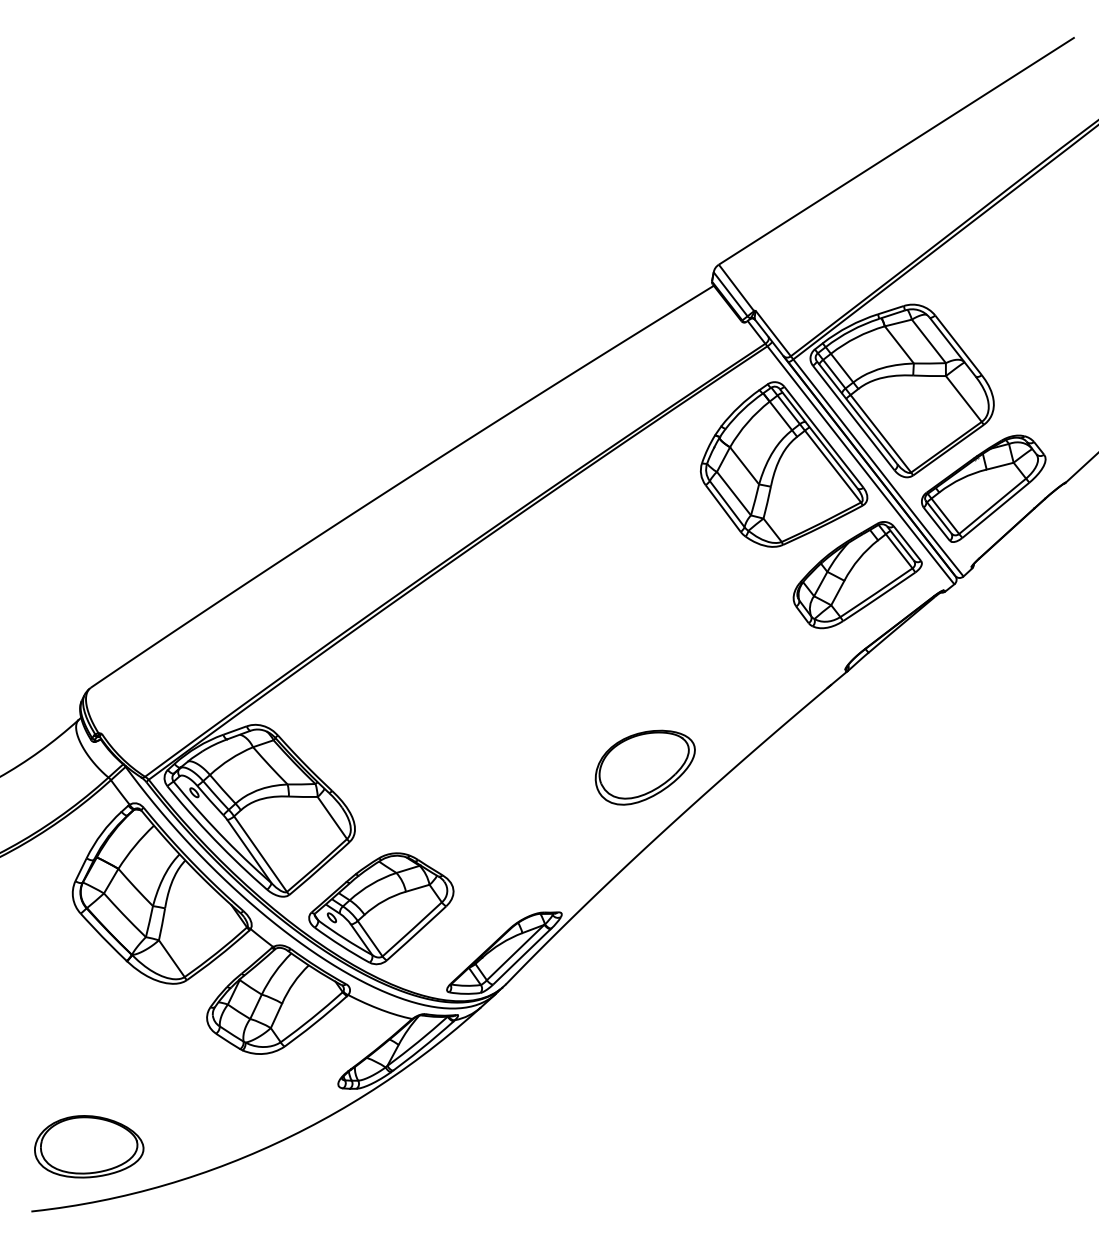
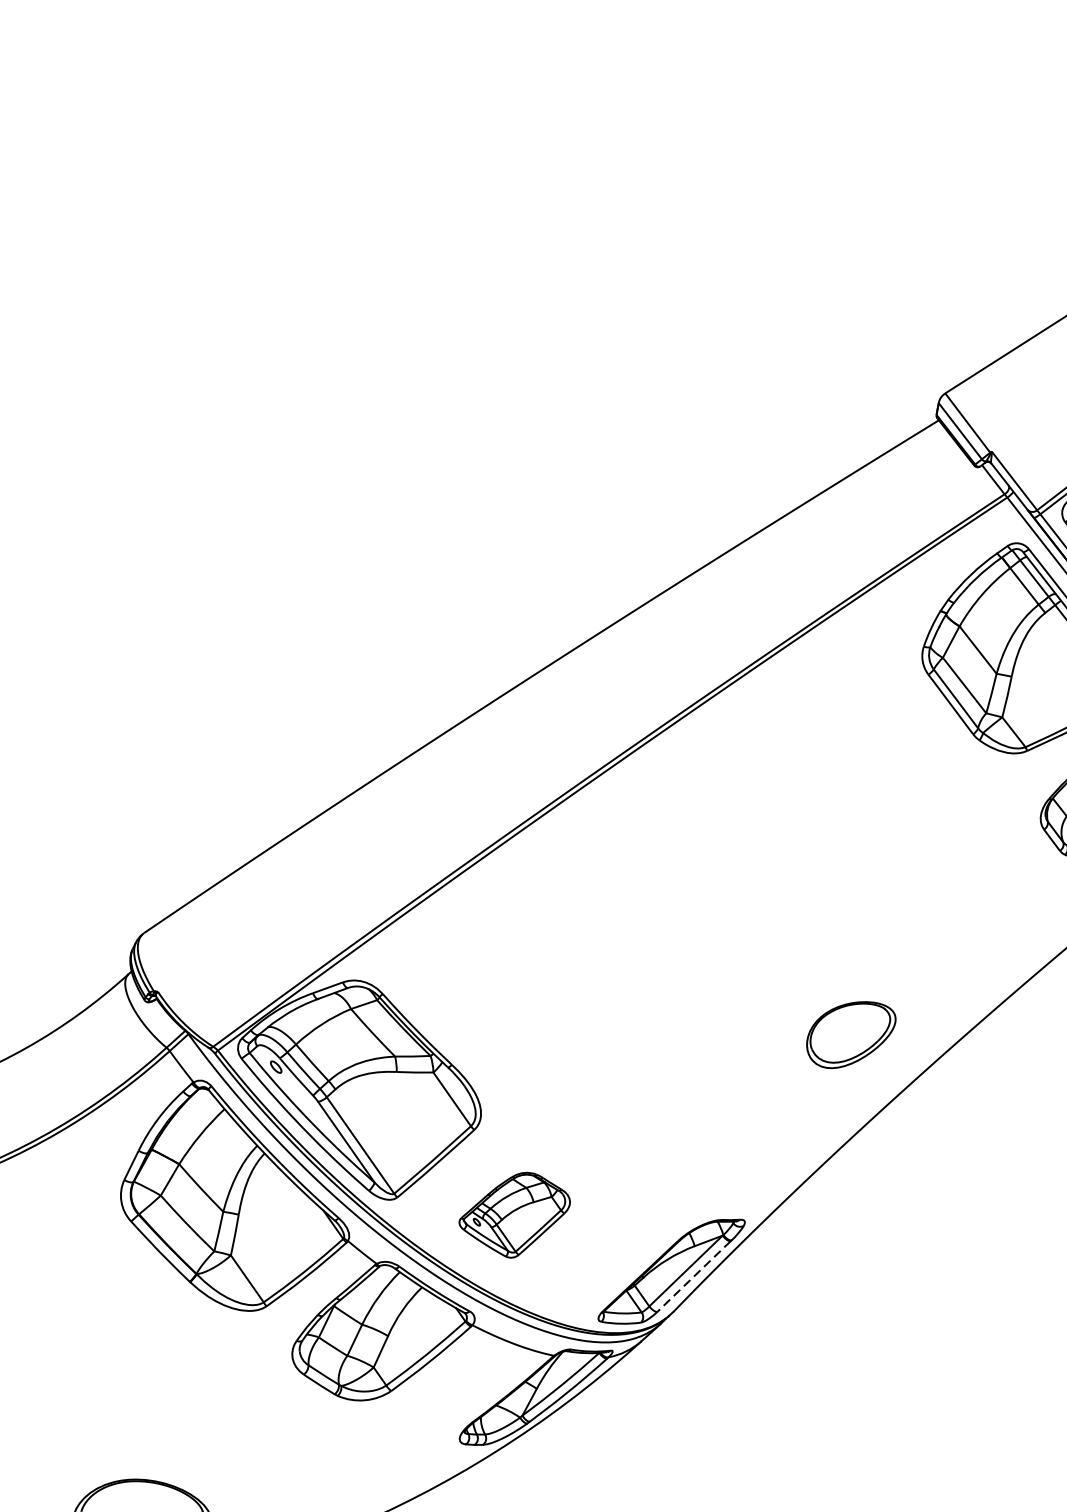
part: (644, 767) -> (850, 1034), size x0.7
part: (381, 908) -> (514, 1214), size x0.6
line: (521, 957) -> (693, 1277), solid -> dashed

